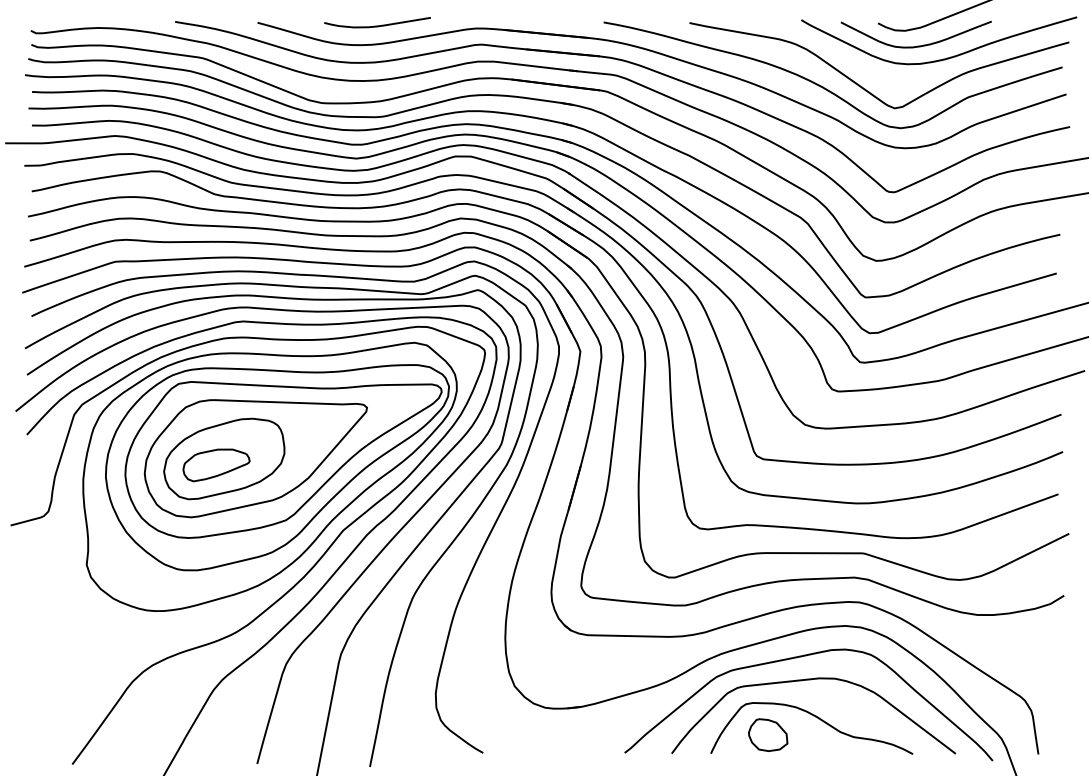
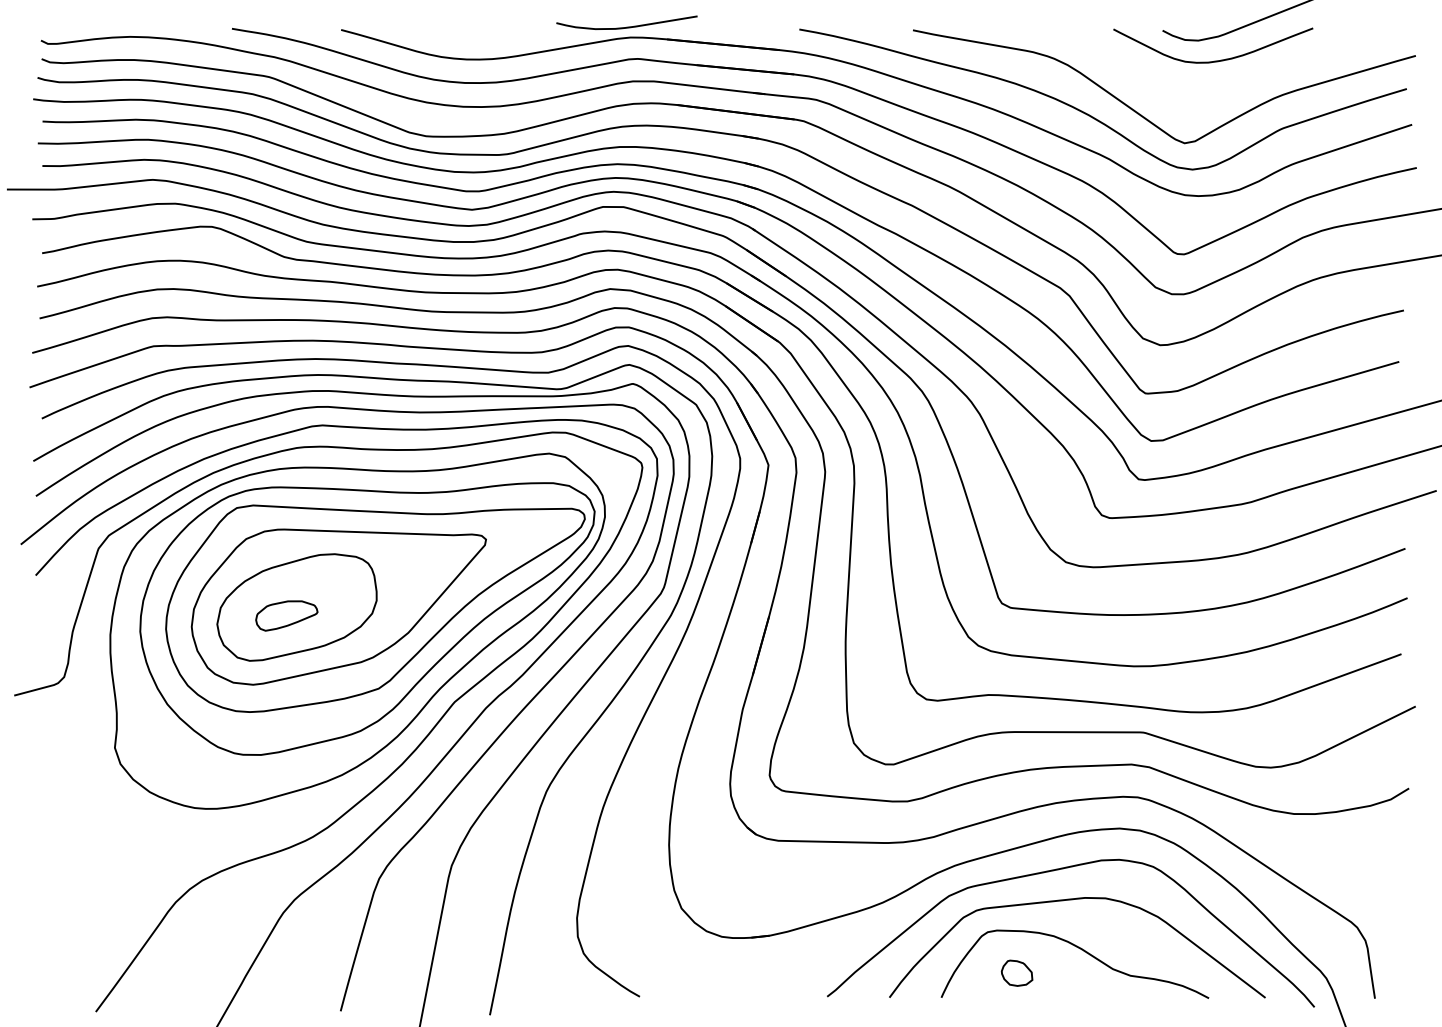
curve: (377, 25) -> (626, 26), moved
curve: (943, 58) -> (1249, 77), removed
part: (216, 465) -> (286, 615), size x0.7
part: (767, 735) -> (1016, 973), size x0.6

